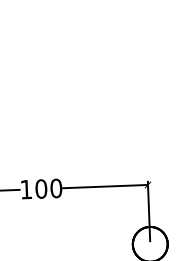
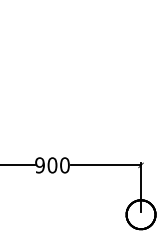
text: (25, 189) -> (39, 165), 100 -> 900

